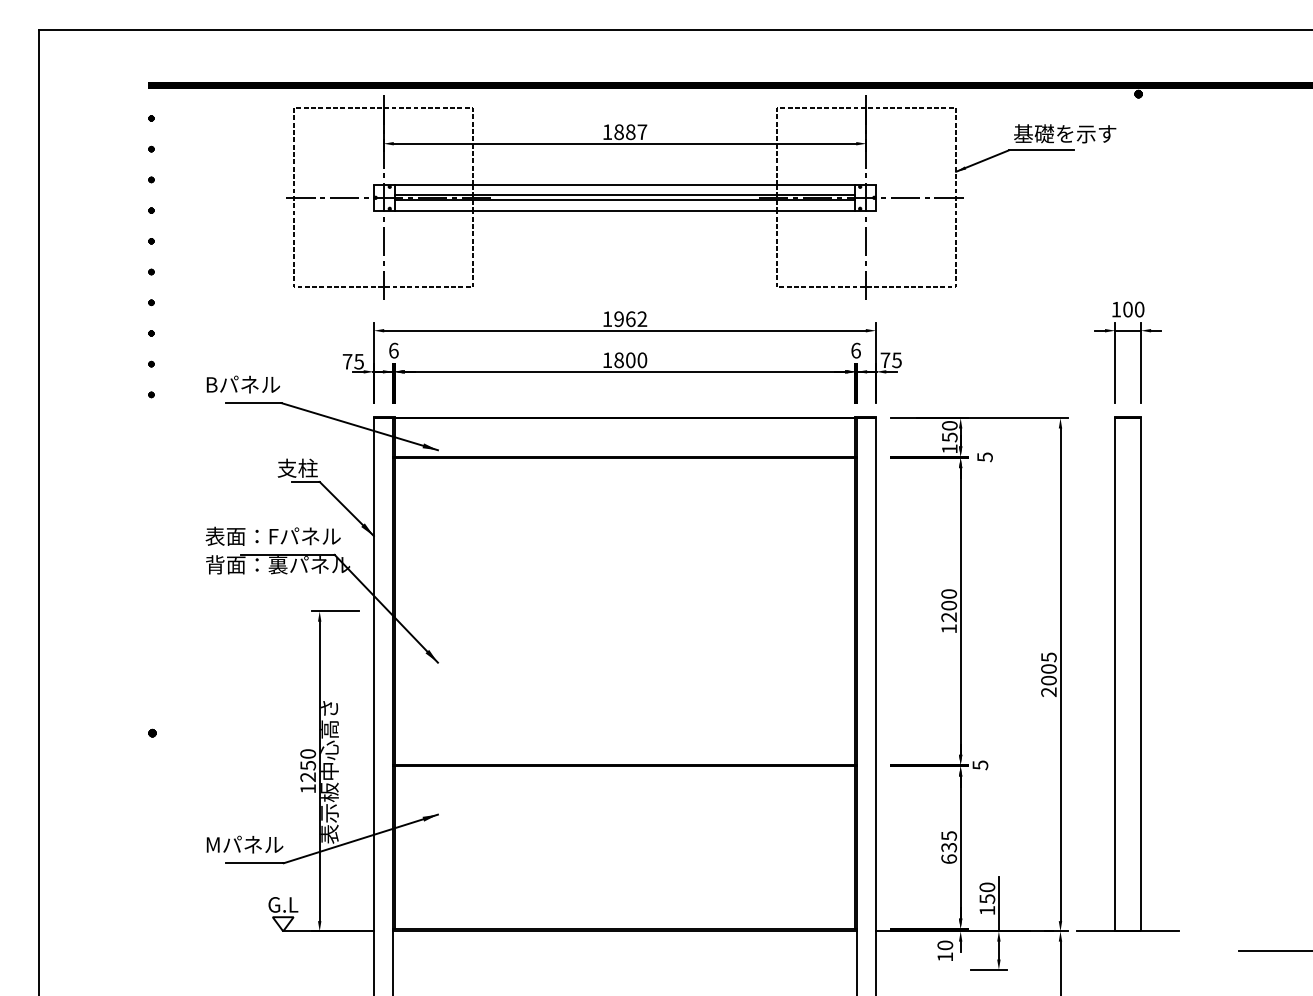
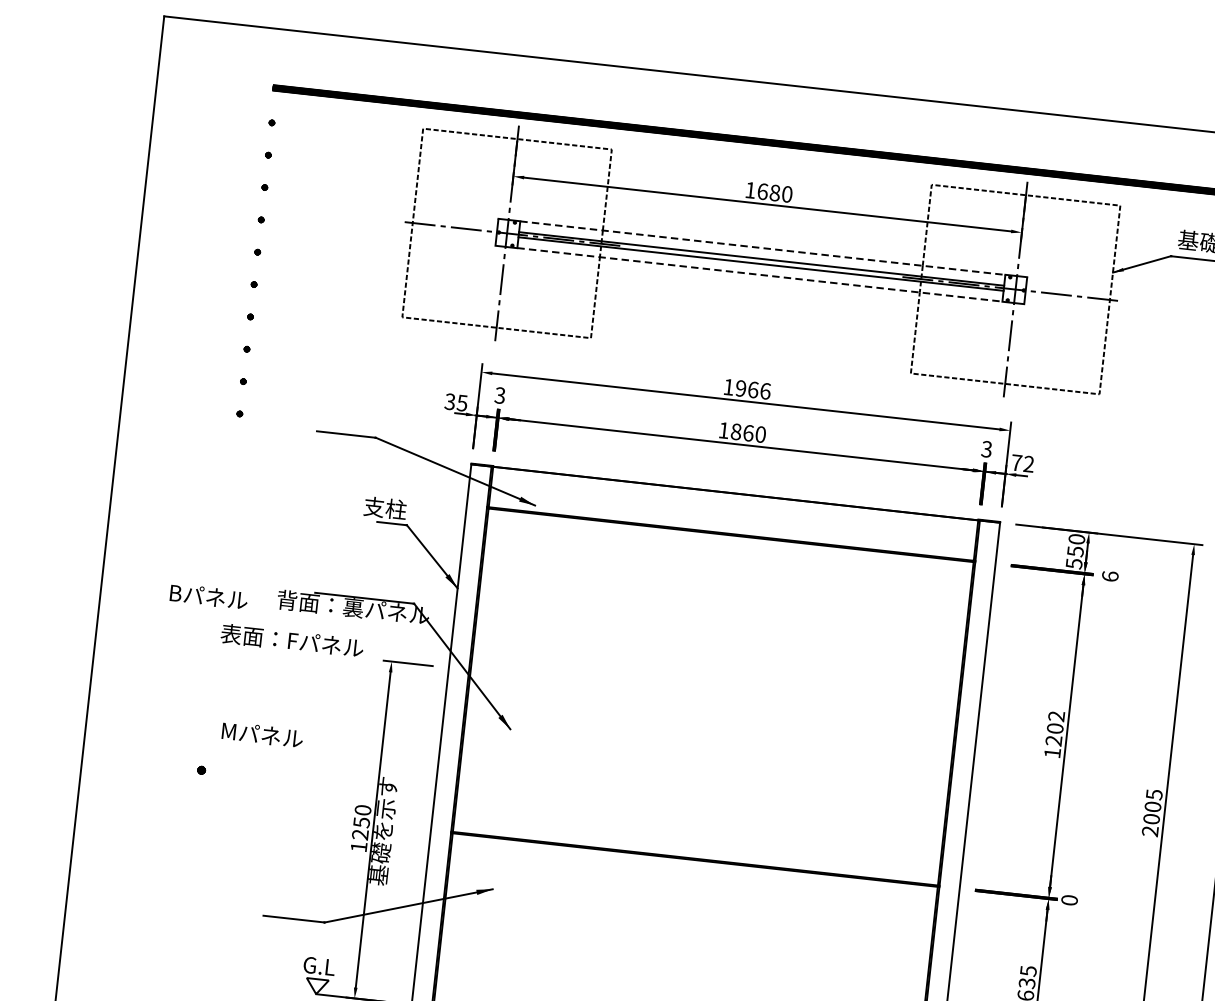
text: (630, 132) -> (774, 193), 1887 -> 1680
line: (625, 185) -> (763, 248), solid -> dashed
line: (625, 210) -> (760, 274), solid -> dashed
text: (642, 319) -> (765, 391), 1962 -> 1966
text: (393, 350) -> (499, 395), 6 -> 3
text: (855, 350) -> (986, 449), 6 -> 3
text: (630, 359) -> (748, 432), 1800 -> 1860
text: (896, 360) -> (1028, 464), 75 -> 72
text: (347, 361) -> (450, 401), 75 -> 35
text: (243, 384) -> (209, 596), moved
text: (949, 449) -> (1073, 564), 150 -> 550
text: (984, 457) -> (1109, 576), 5 -> 6
text: (272, 535) -> (291, 639), moved
text: (948, 593) -> (1056, 715), 1200 -> 1202
text: (980, 765) -> (1069, 900), 5 -> 0
text: (329, 772) -> (383, 832), 表示板中心高さ -> 基礎を示す
text: (244, 844) -> (262, 734), moved

